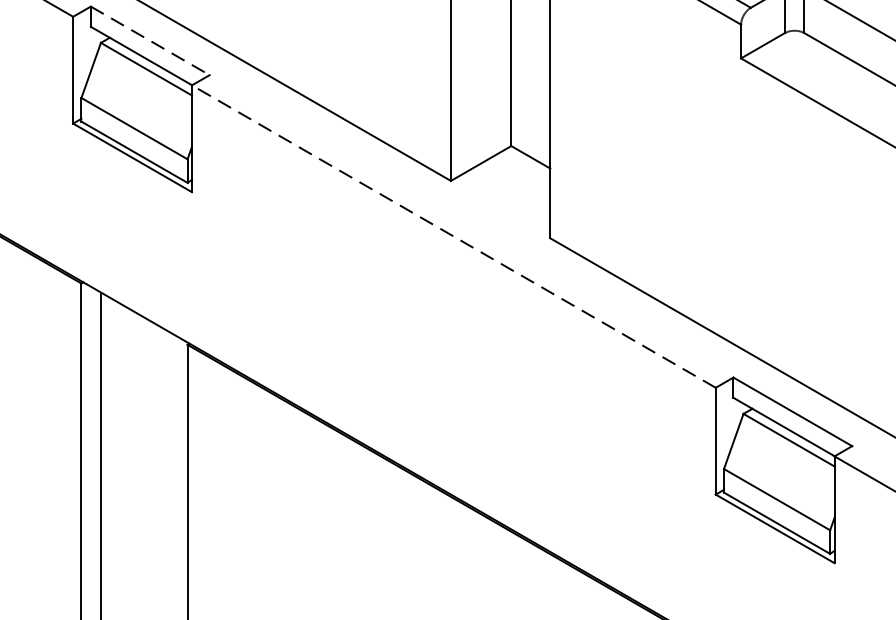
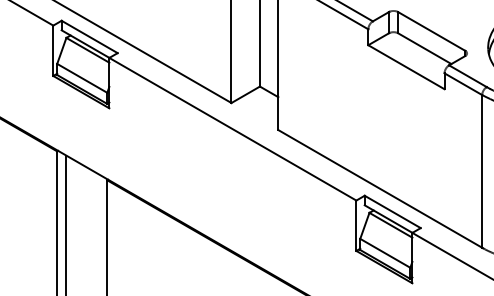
line: (151, 42) -> (90, 37), dashed -> solid
line: (453, 237) -> (232, 129), dashed -> solid

